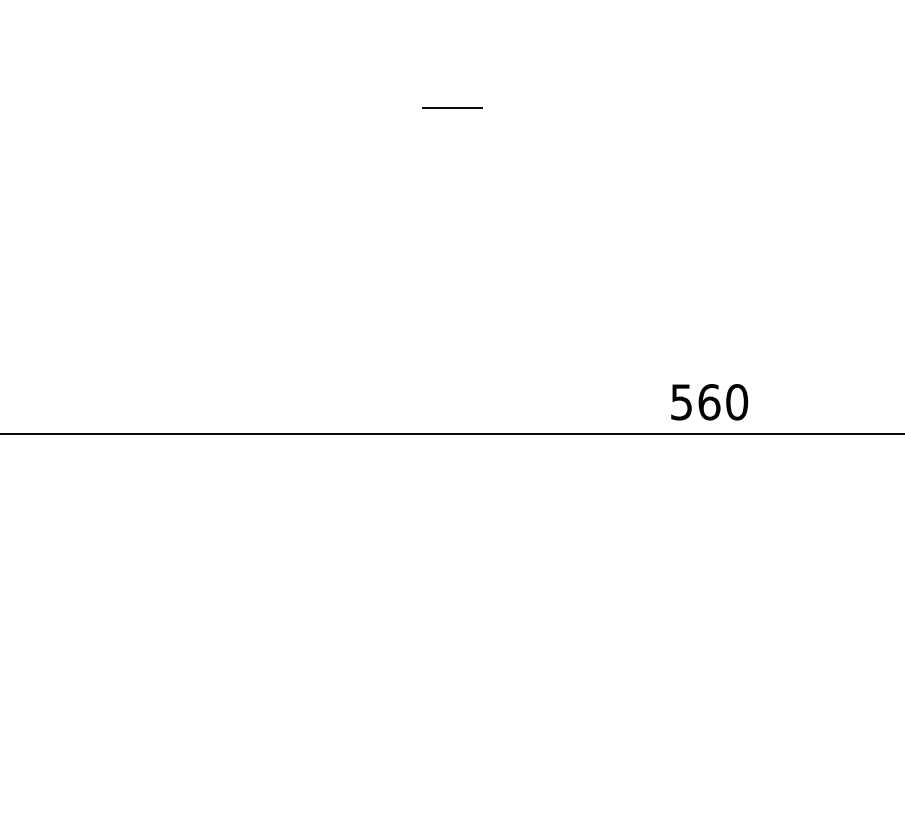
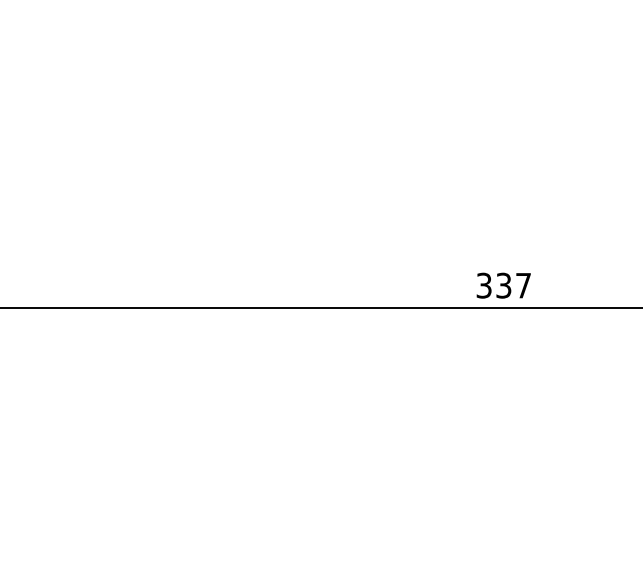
line: (452, 107) -> (321, 76), removed
text: (709, 402) -> (503, 285), 560 -> 337

